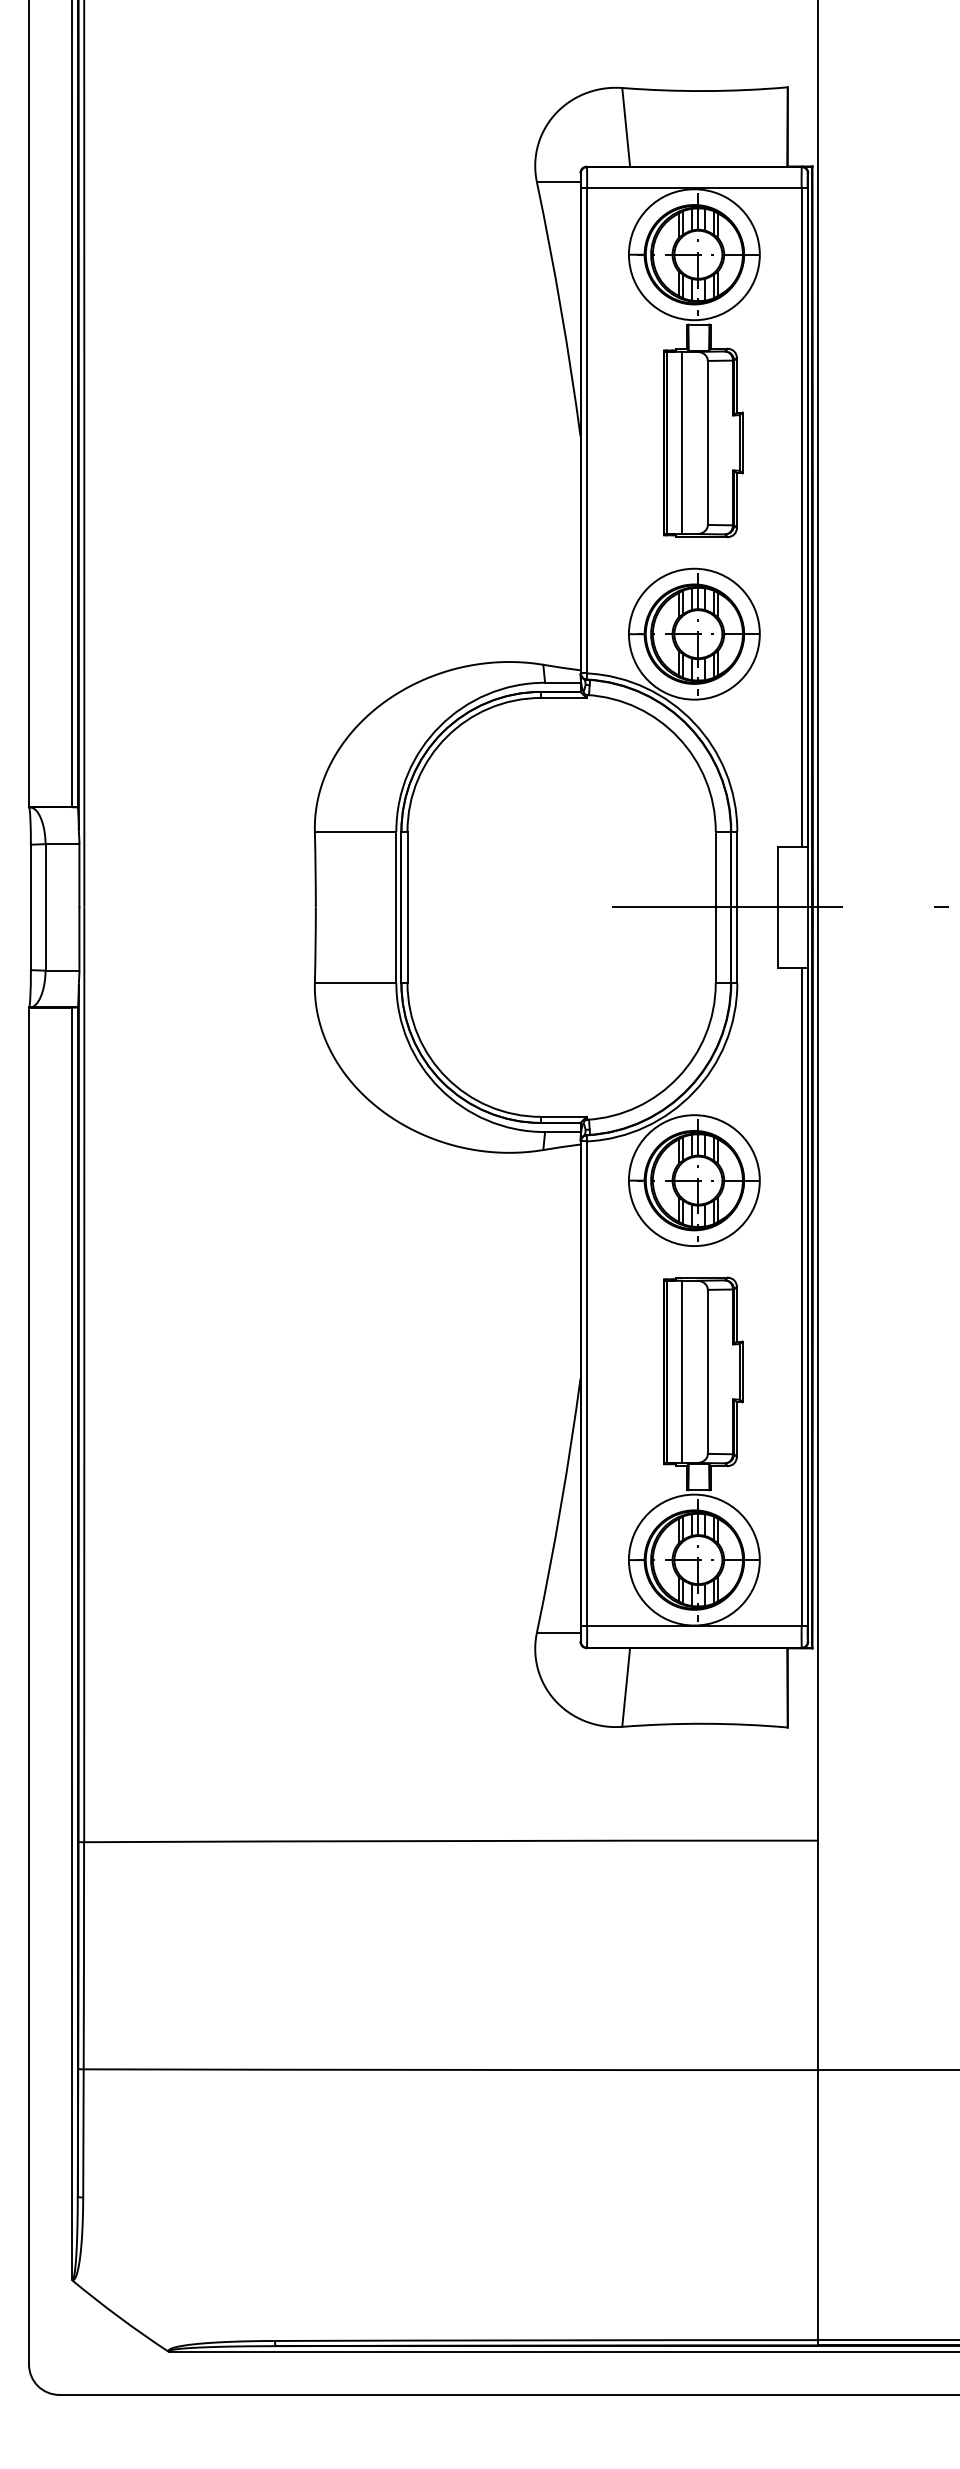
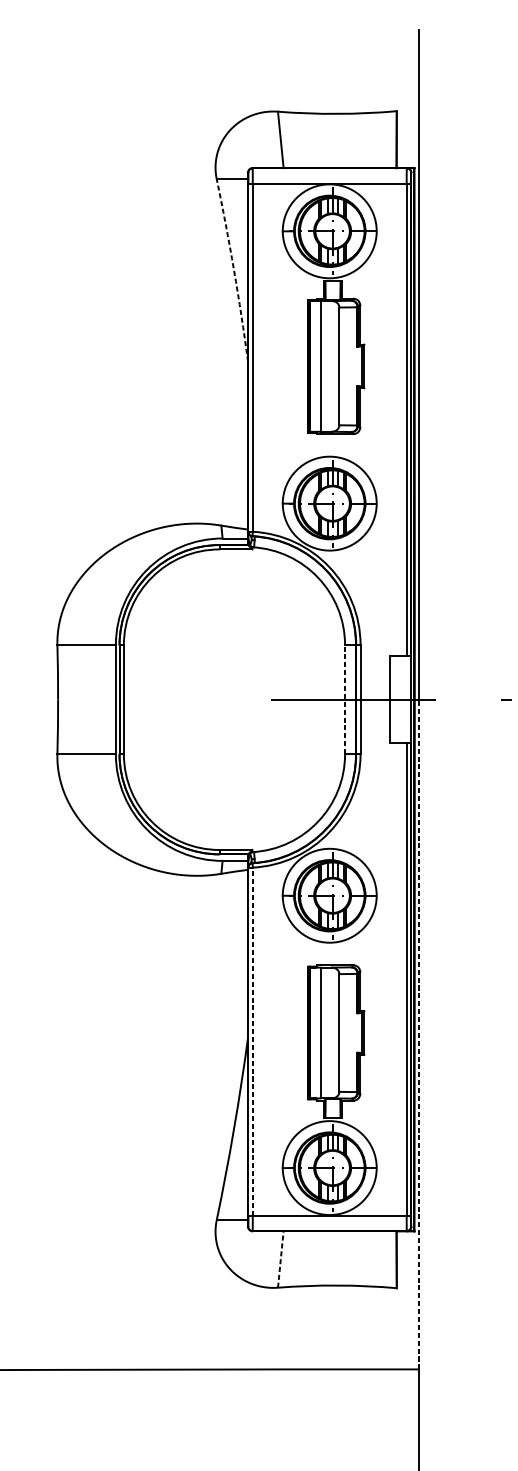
arc: (560, 308) -> (233, 269), solid -> dashed
line: (715, 907) -> (344, 699), solid -> dashed
line: (818, 1374) -> (418, 1034), solid -> dashed
line: (587, 1383) -> (253, 1041), solid -> dashed
line: (626, 1687) -> (281, 1259), solid -> dashed

